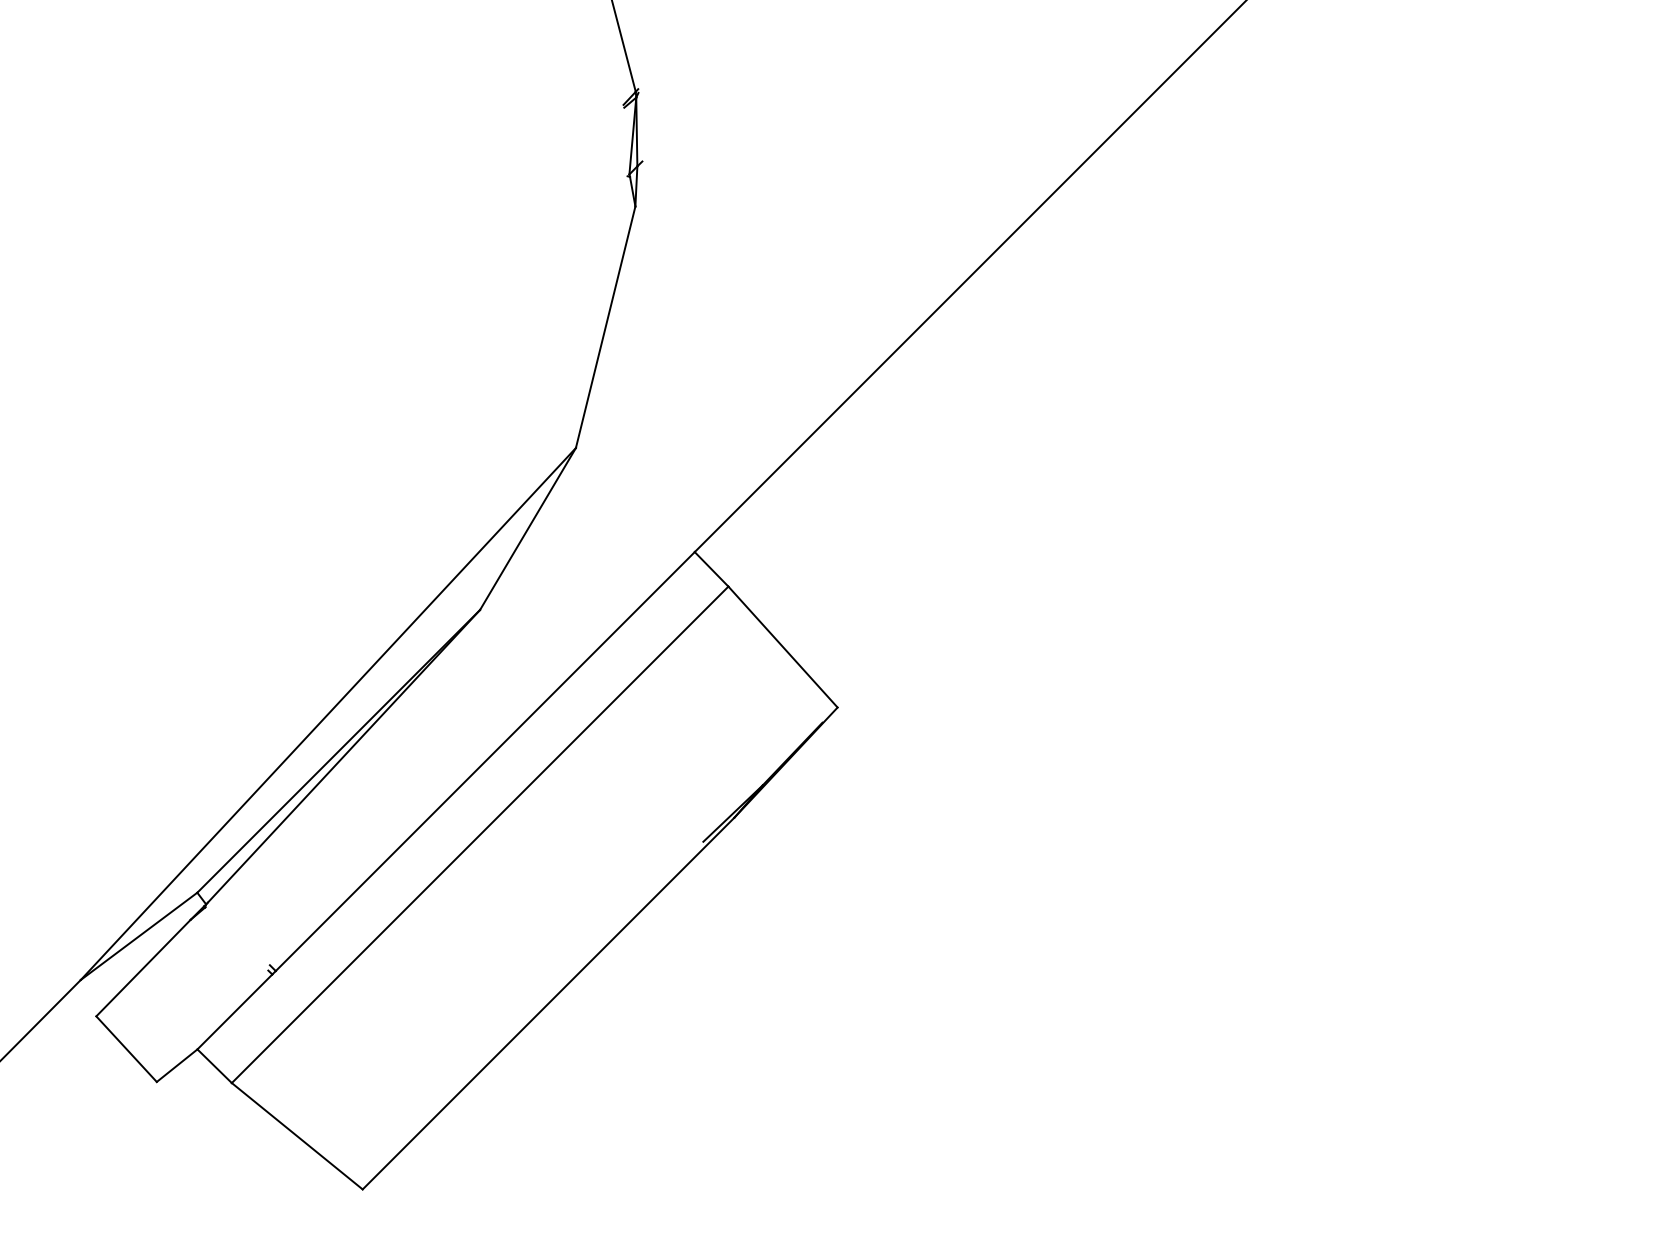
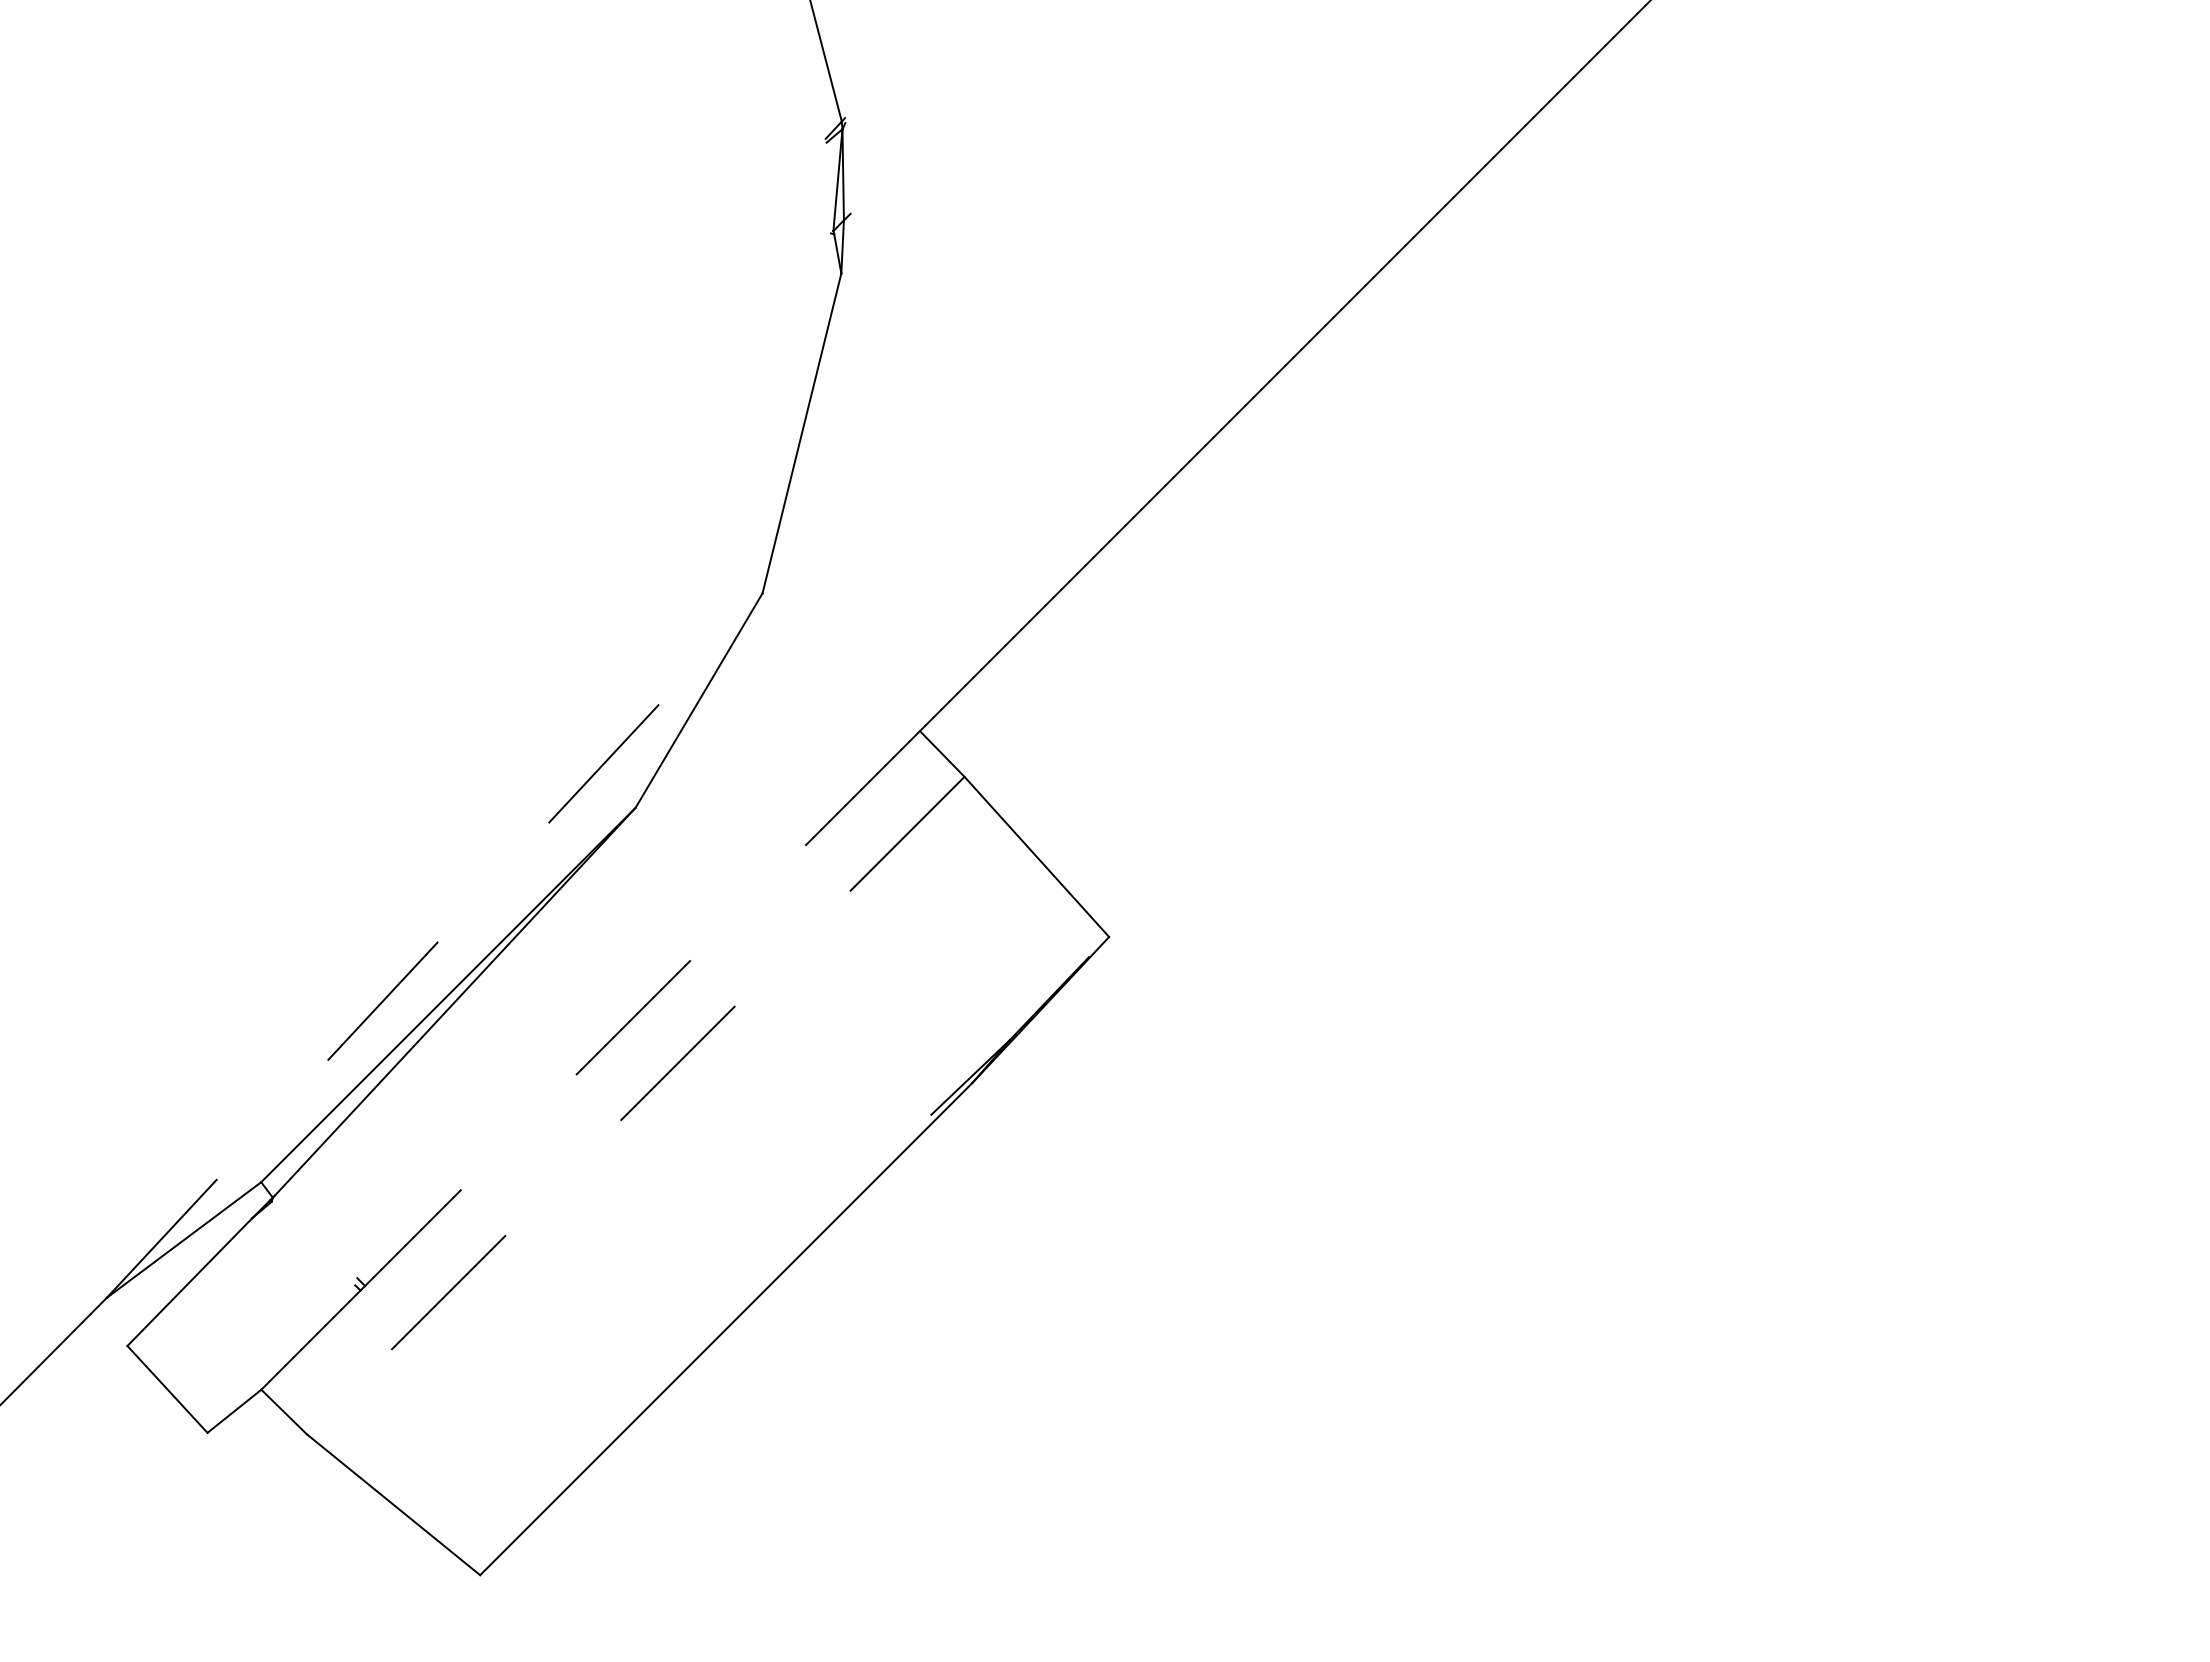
line: (328, 713) -> (435, 945), solid -> dashed
line: (485, 761) -> (642, 1008), solid -> dashed
line: (479, 834) -> (635, 1105), solid -> dashed

